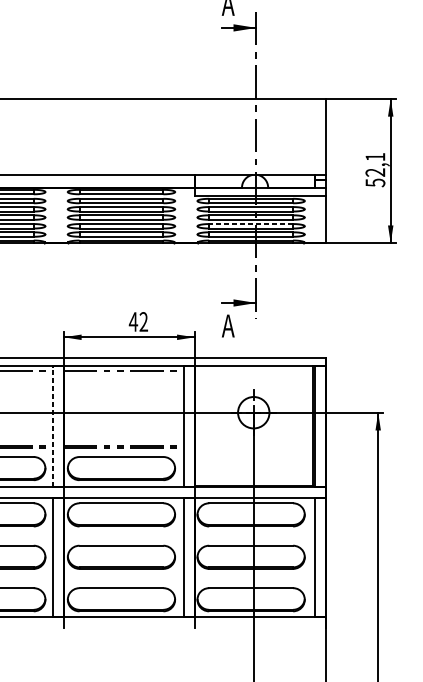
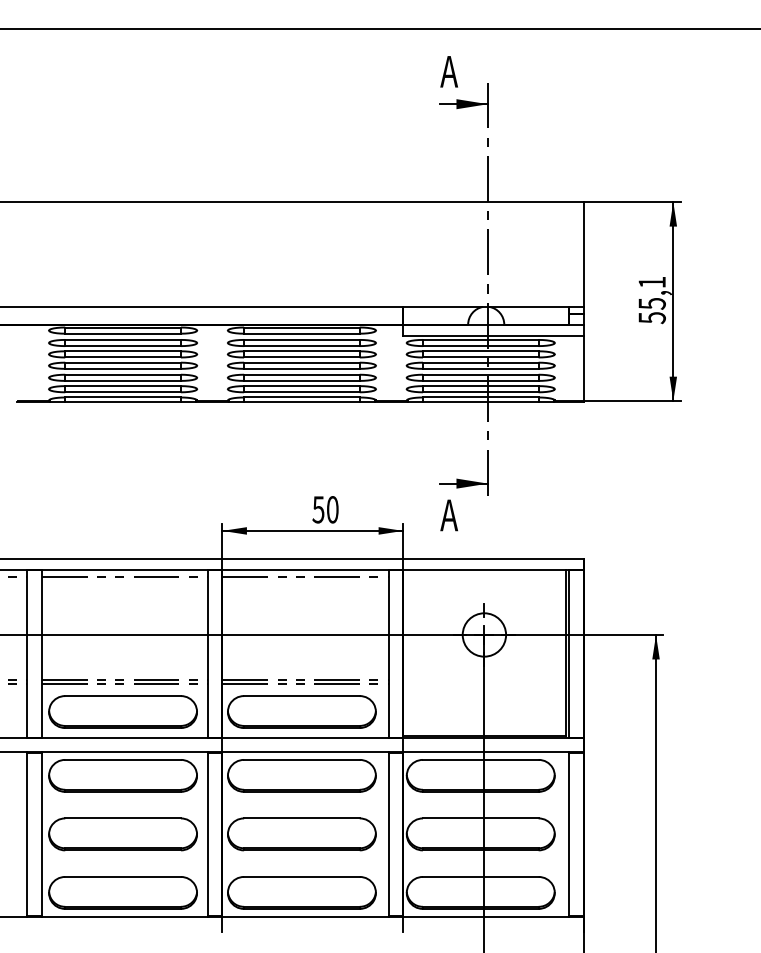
text: (374, 172) -> (651, 303), 52,1 -> 55,1
line: (250, 223) -> (480, 374), dashed -> solid
text: (138, 321) -> (325, 509), 42 -> 50
line: (53, 426) -> (207, 653), dashed -> solid

